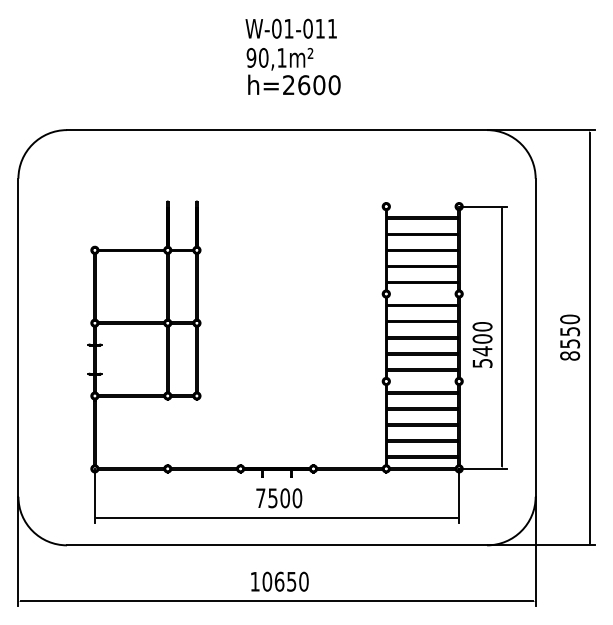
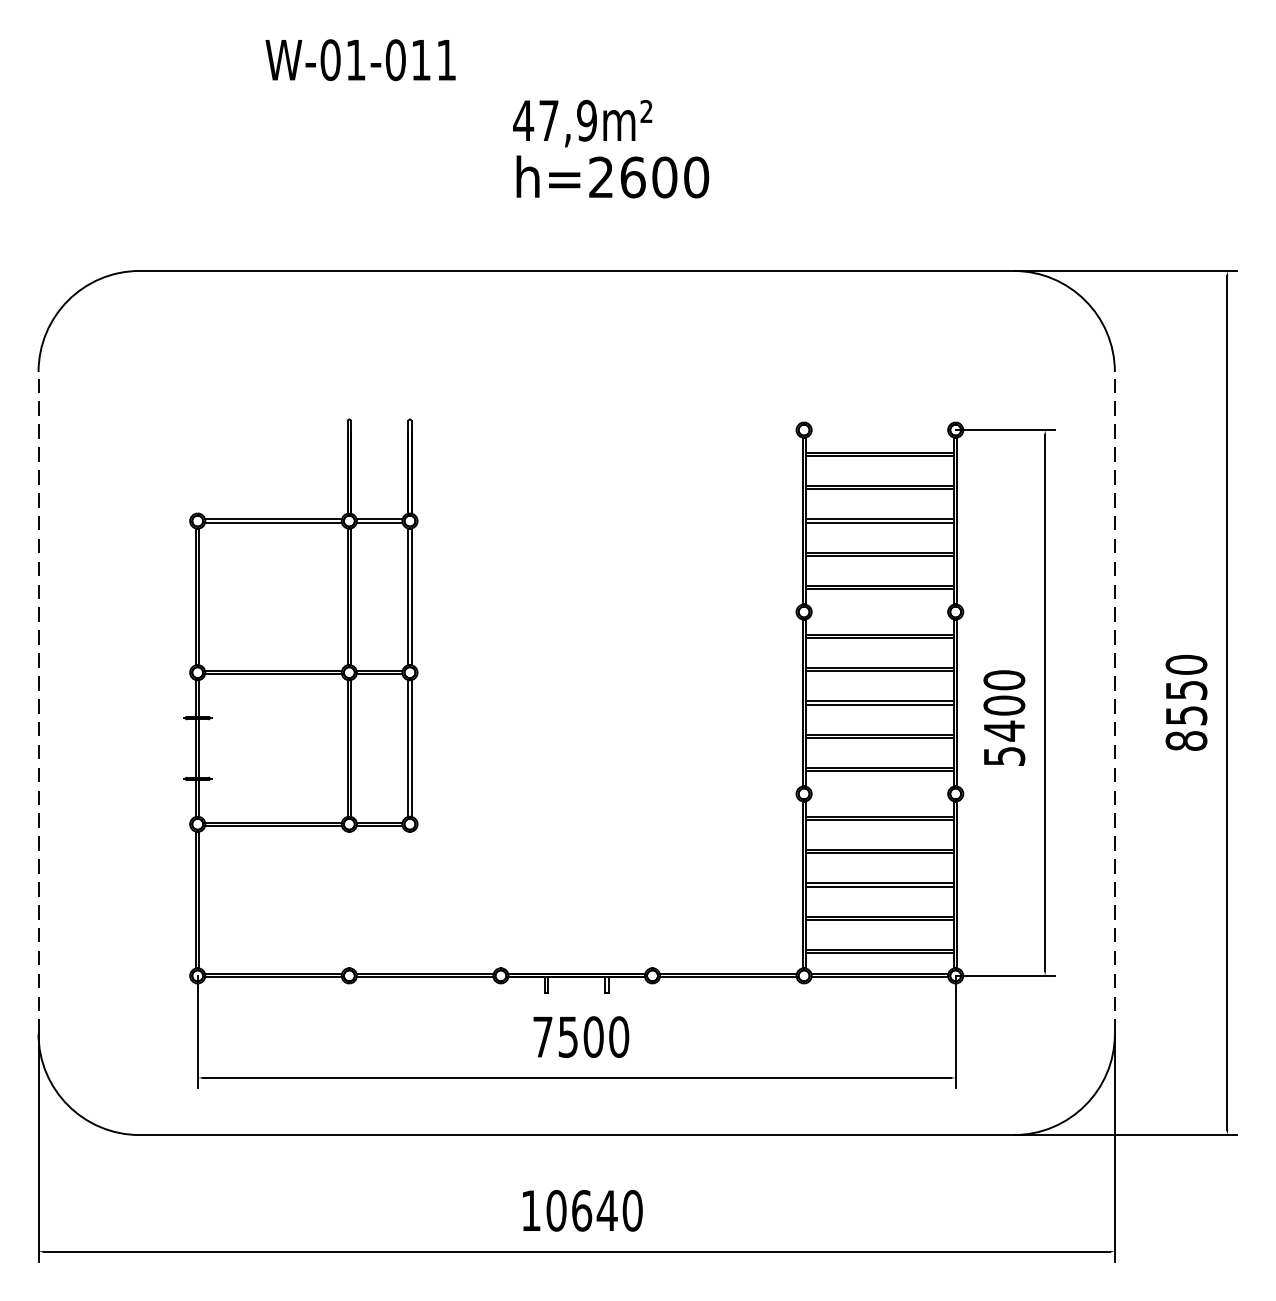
text: (290, 28) -> (359, 59), moved
text: (266, 57) -> (554, 119), 90,1m² -> 47,9m²
line: (18, 337) -> (38, 702), solid -> dashed
line: (535, 337) -> (1114, 702), solid -> dashed
text: (291, 581) -> (606, 1210), 10650 -> 10640

